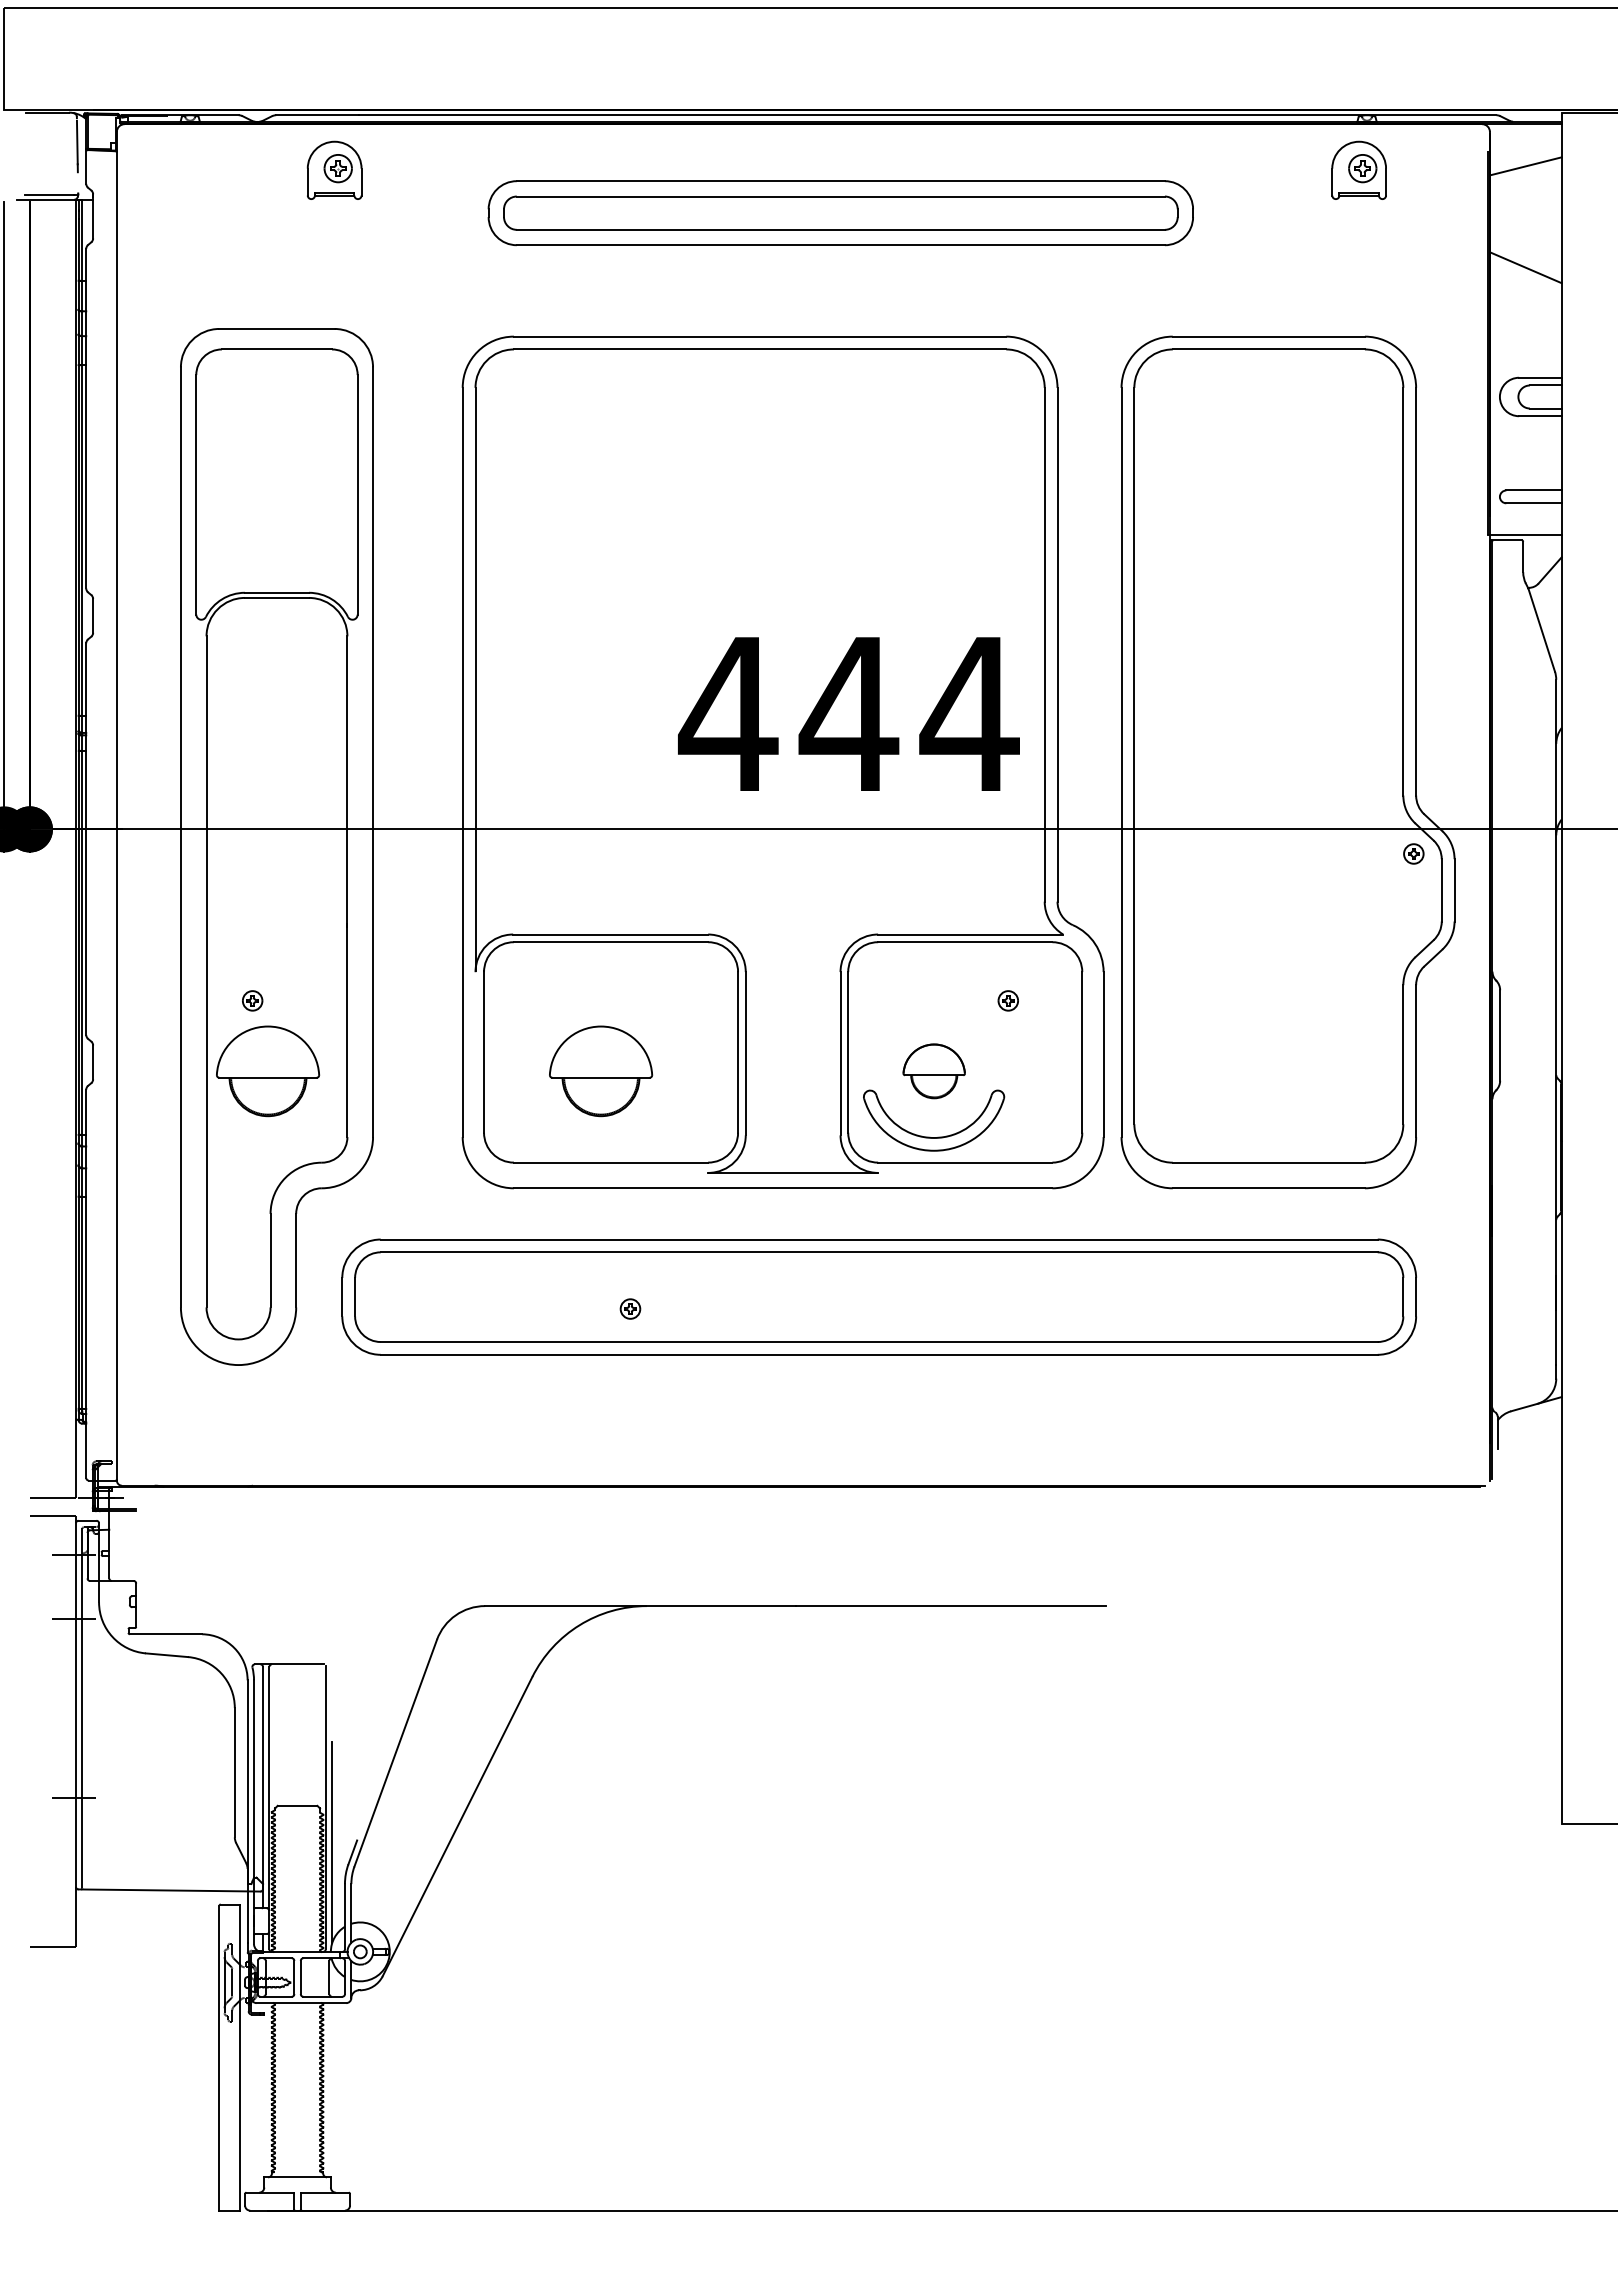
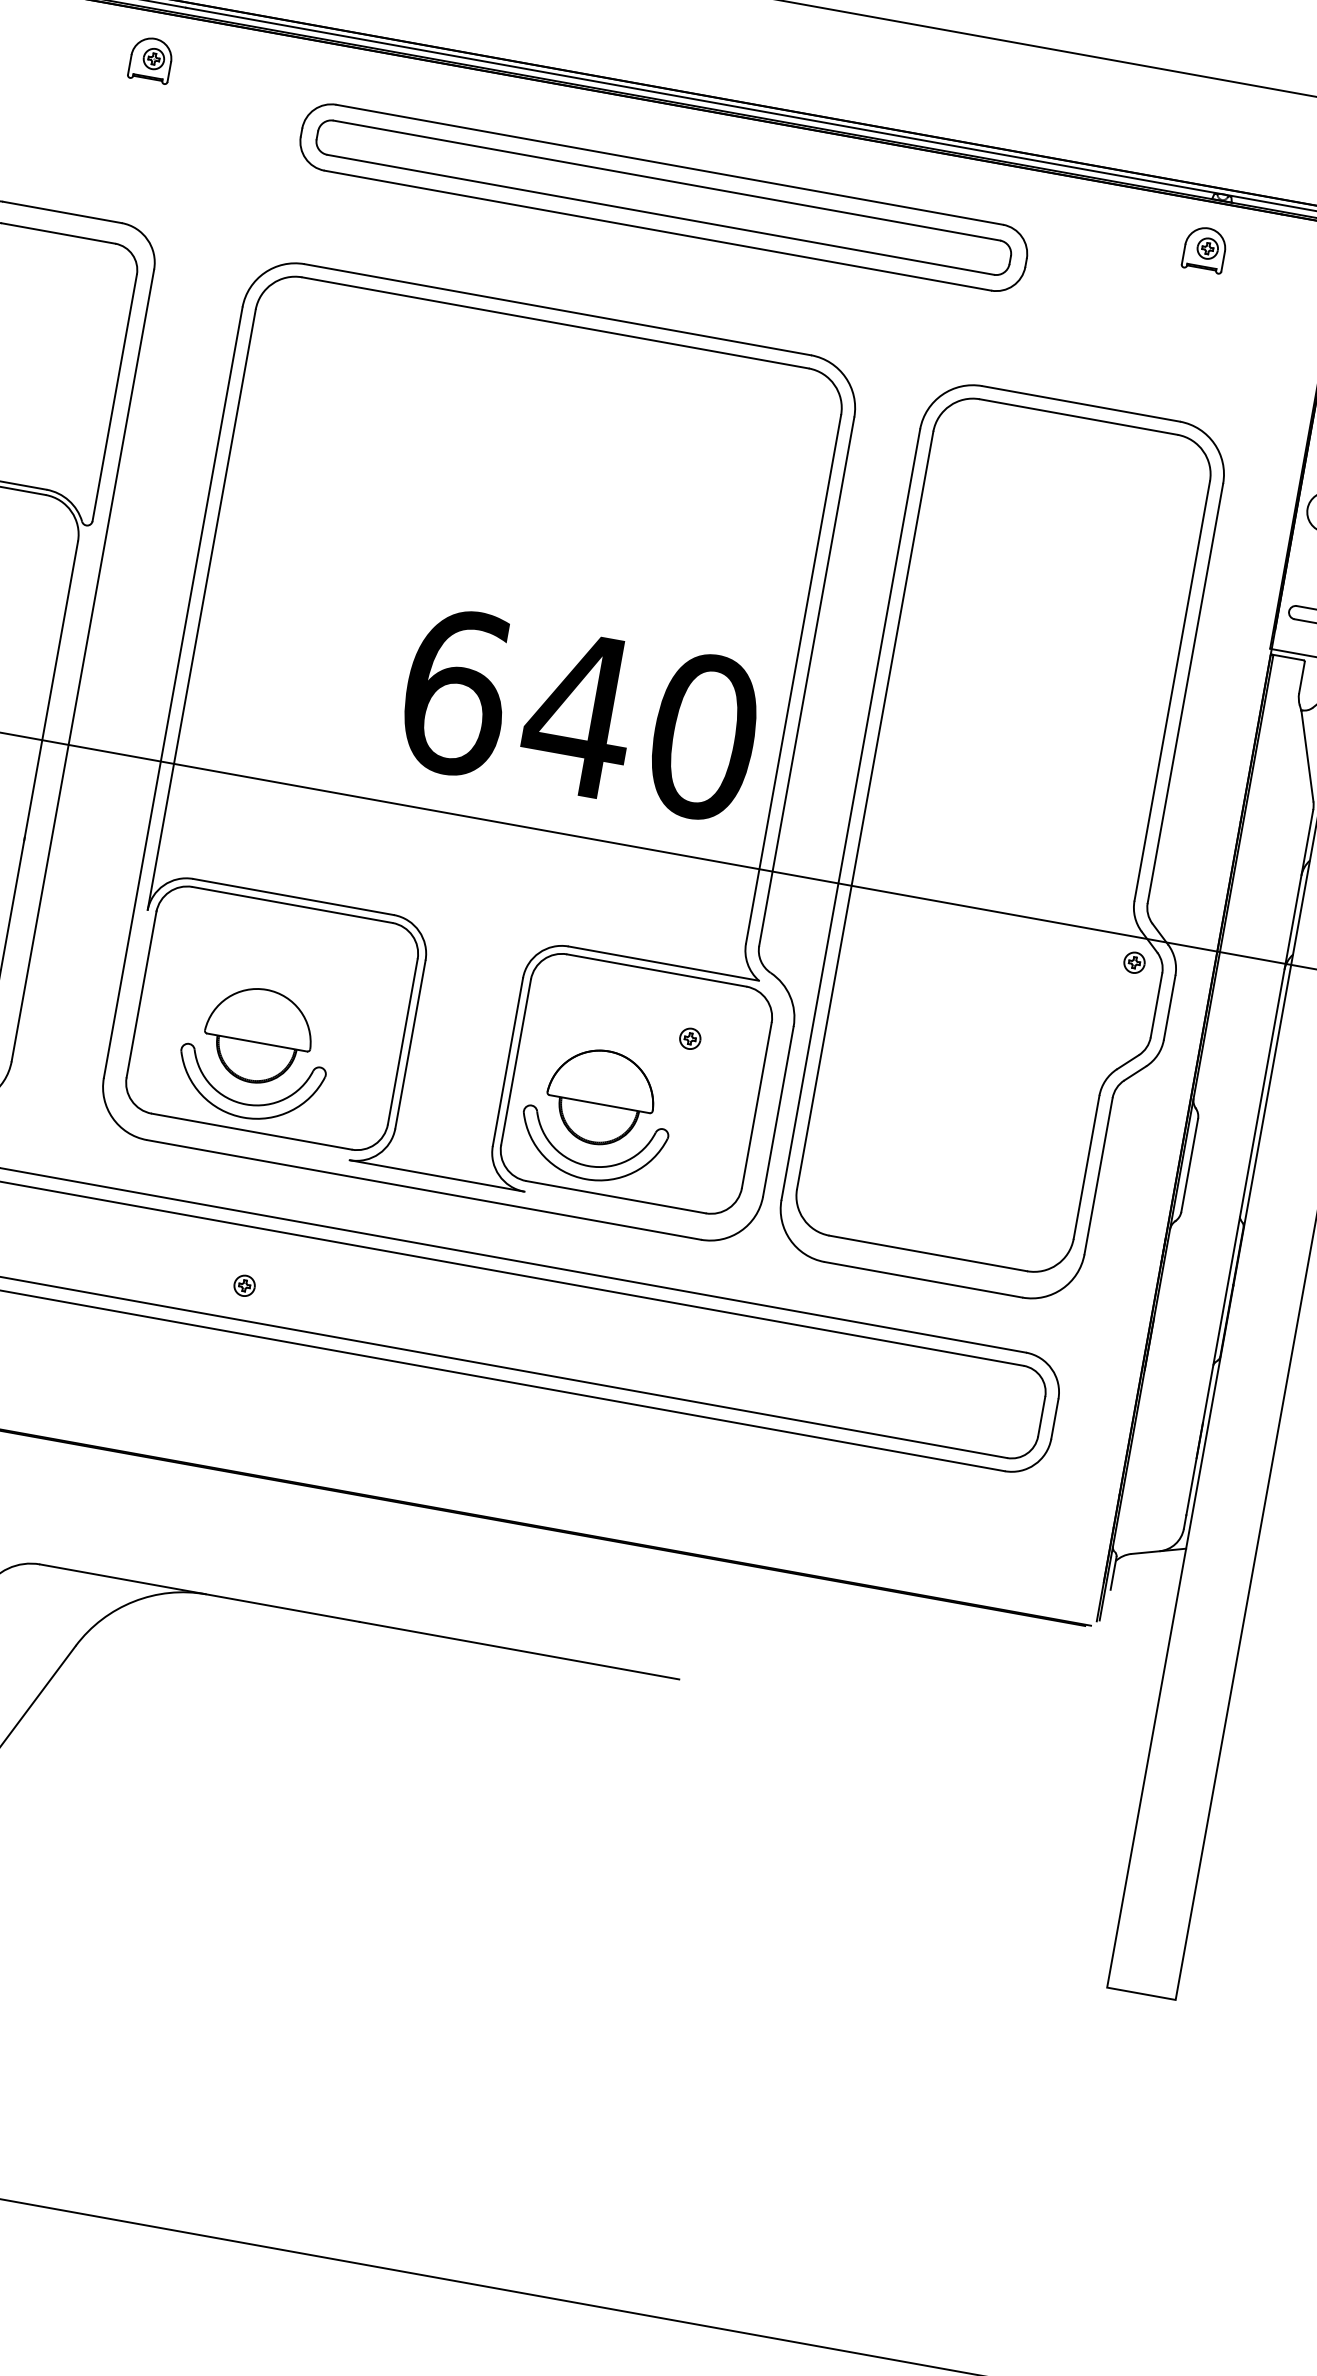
part: (334, 169) -> (151, 59), size x0.71
part: (1359, 169) -> (1205, 248), size x0.71
text: (848, 713) -> (579, 713), 444 -> 640
part: (934, 1071) -> (601, 1097), size x1.67
part: (605, 1136) -> (250, 1103), added

